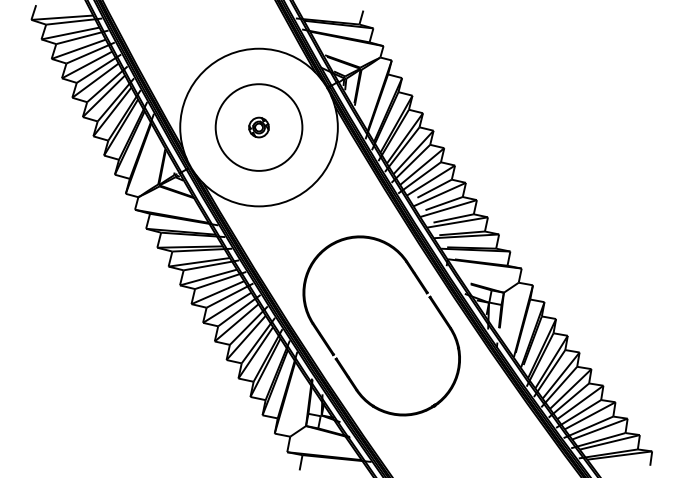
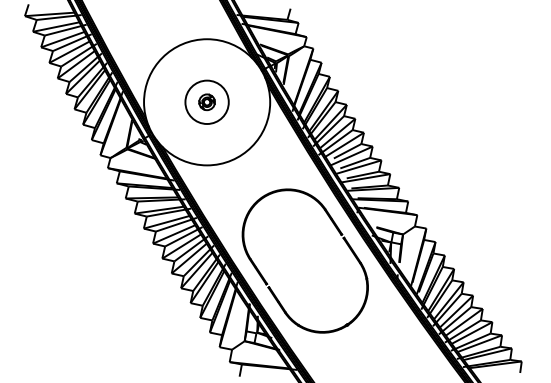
circle: (258, 127) -> (206, 102), size x0.62

